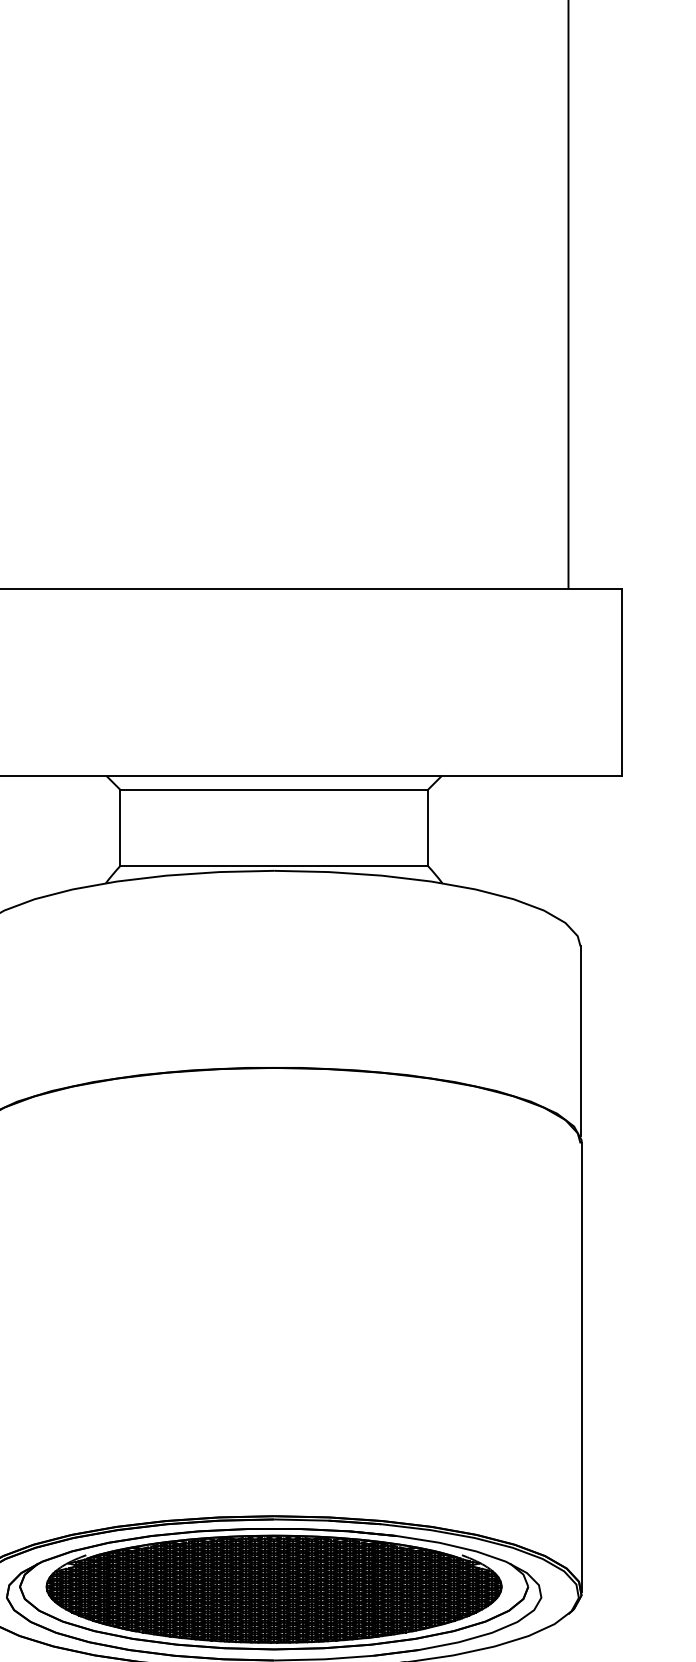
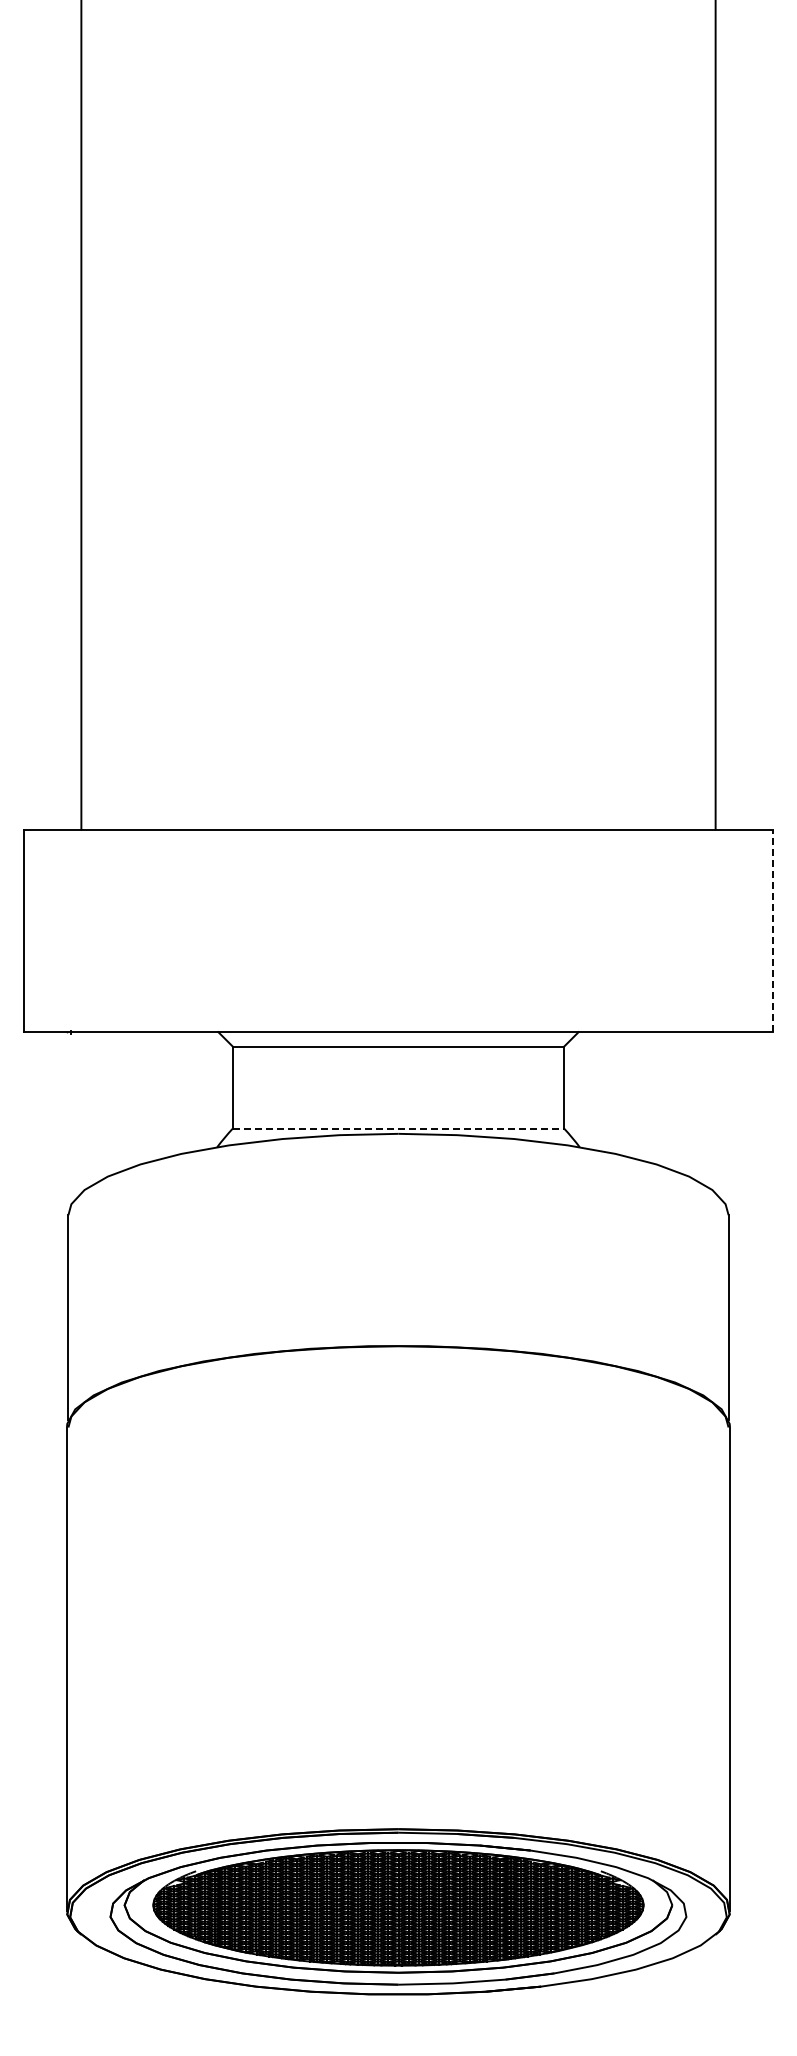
line: (622, 683) -> (773, 931), solid -> dashed
line: (274, 865) -> (398, 1128), solid -> dashed

